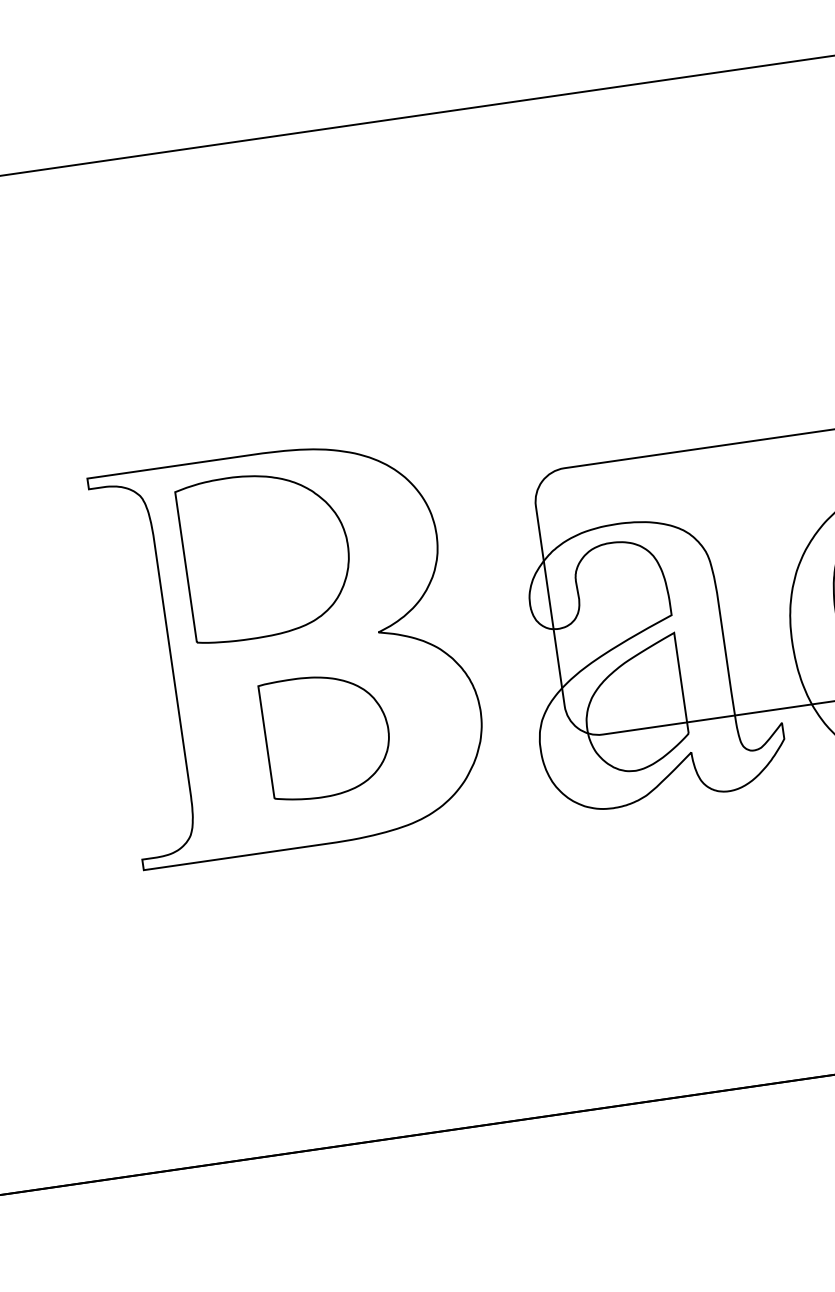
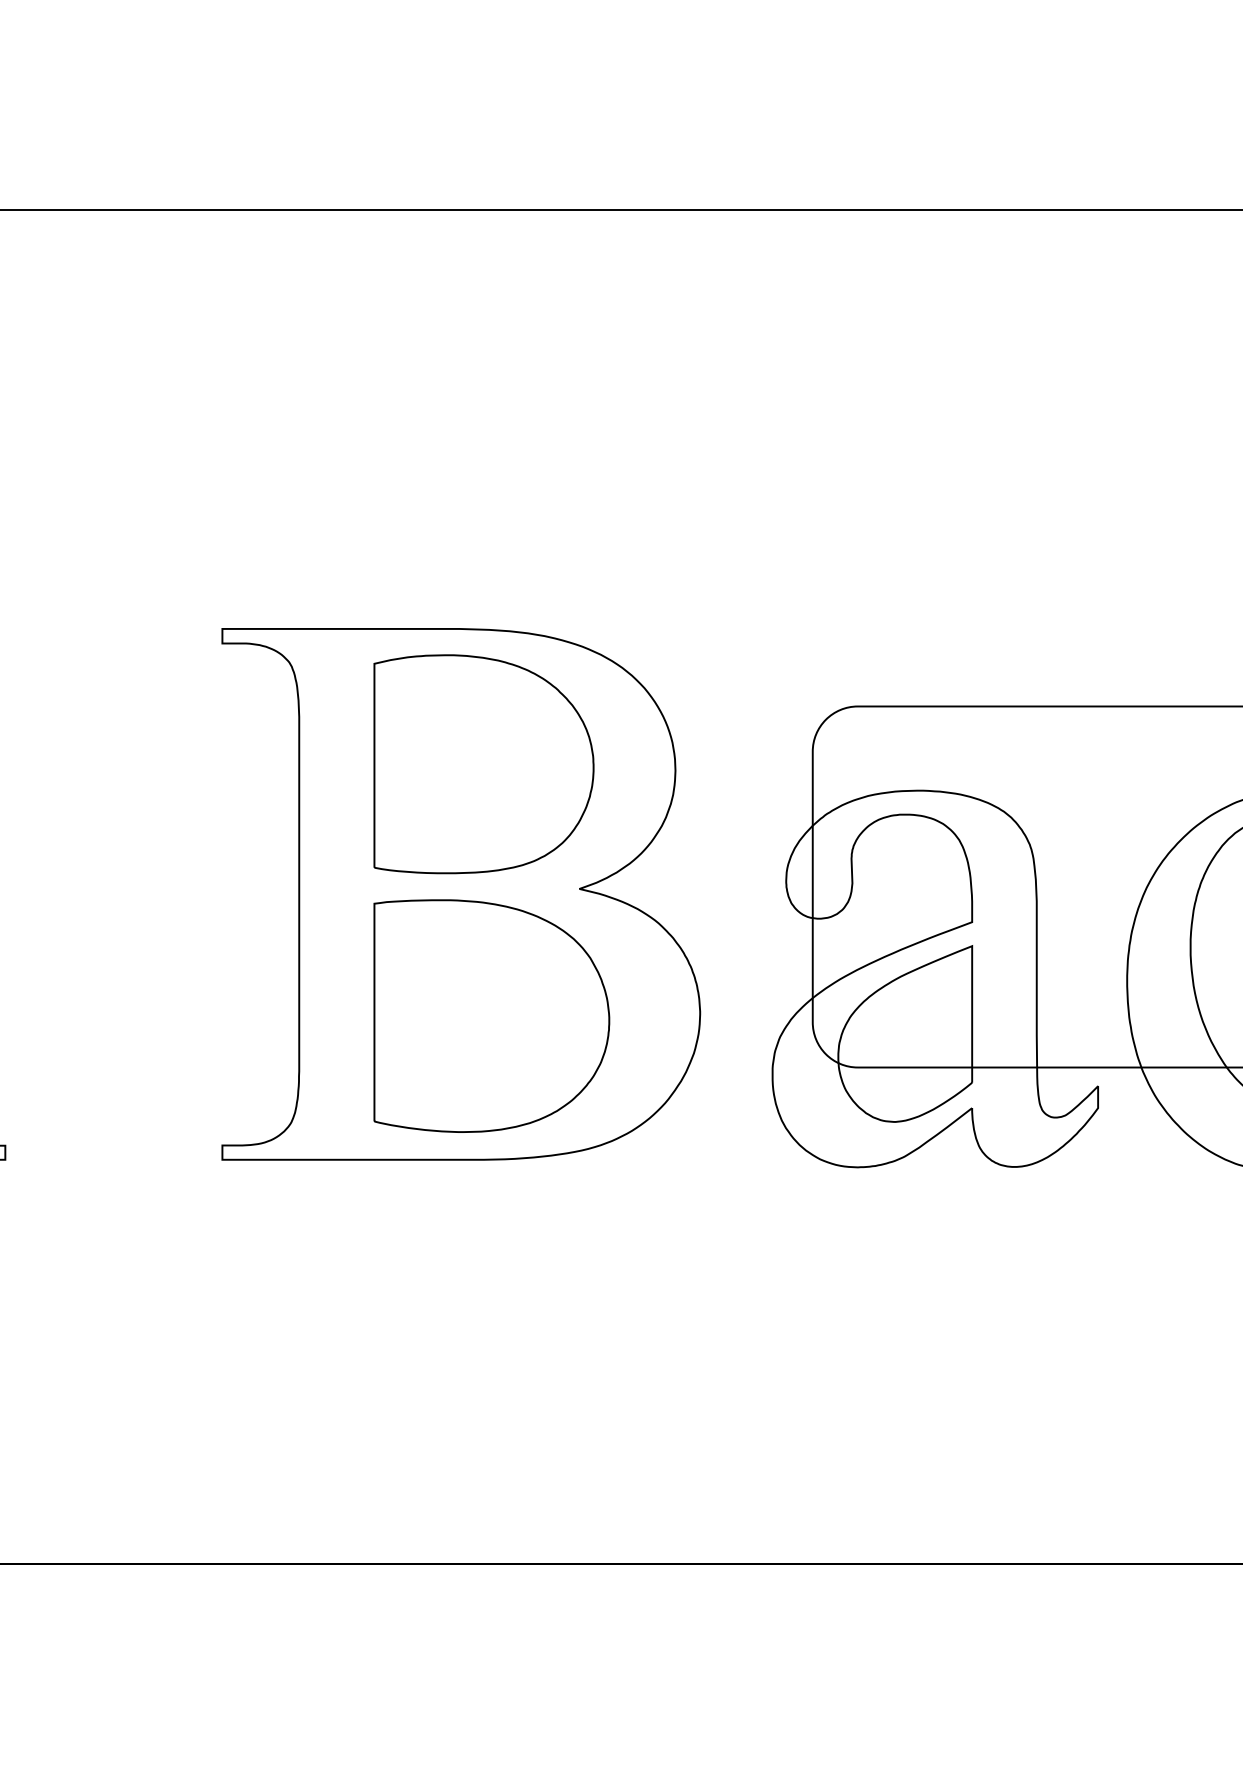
part: (266, 554) -> (483, 764), moved
part: (326, 735) -> (491, 1015), size x1.43

